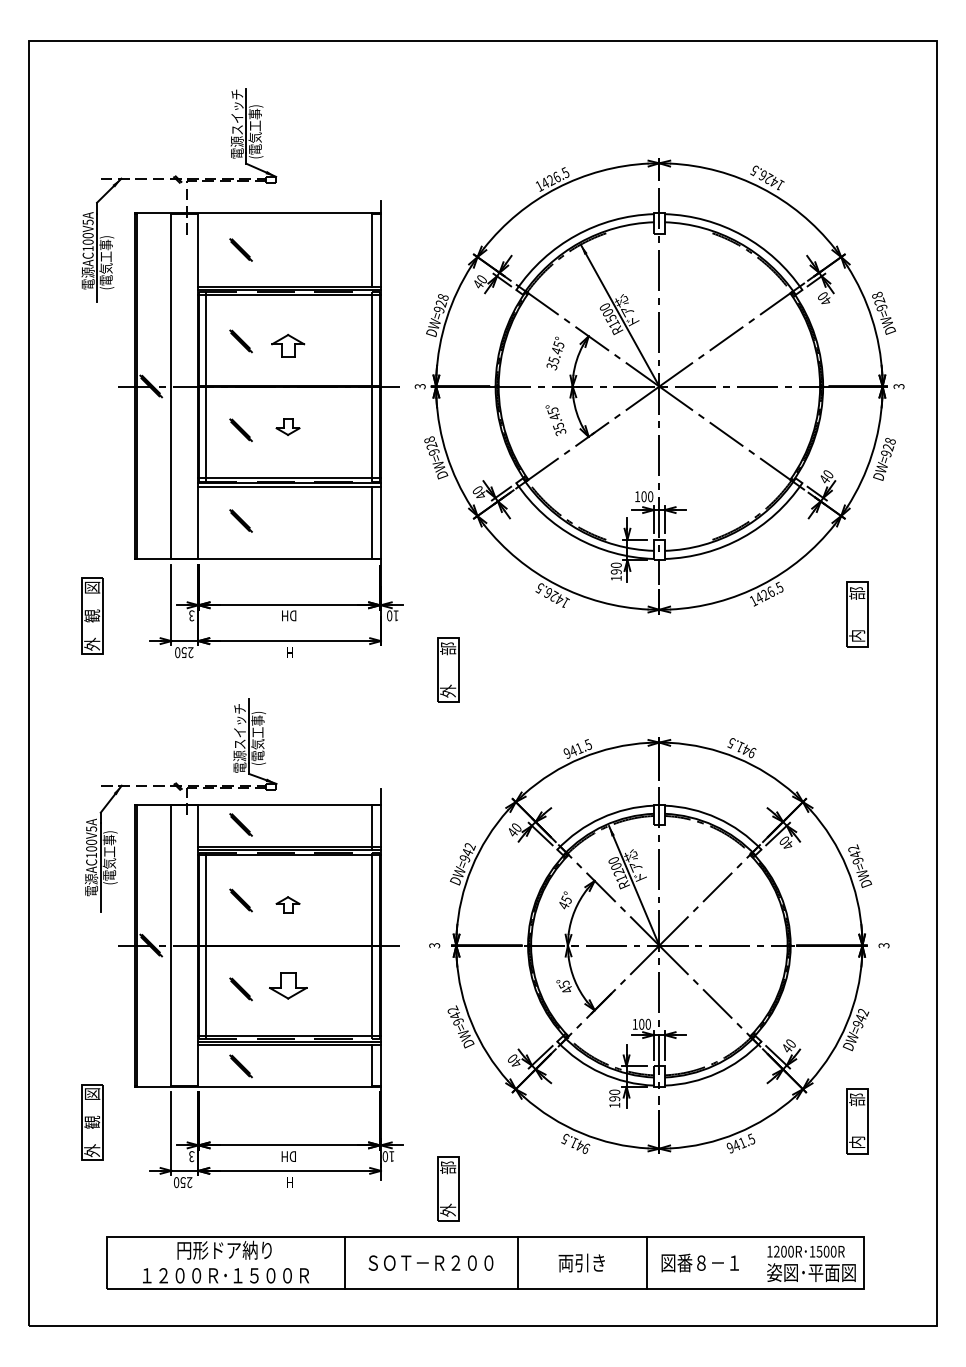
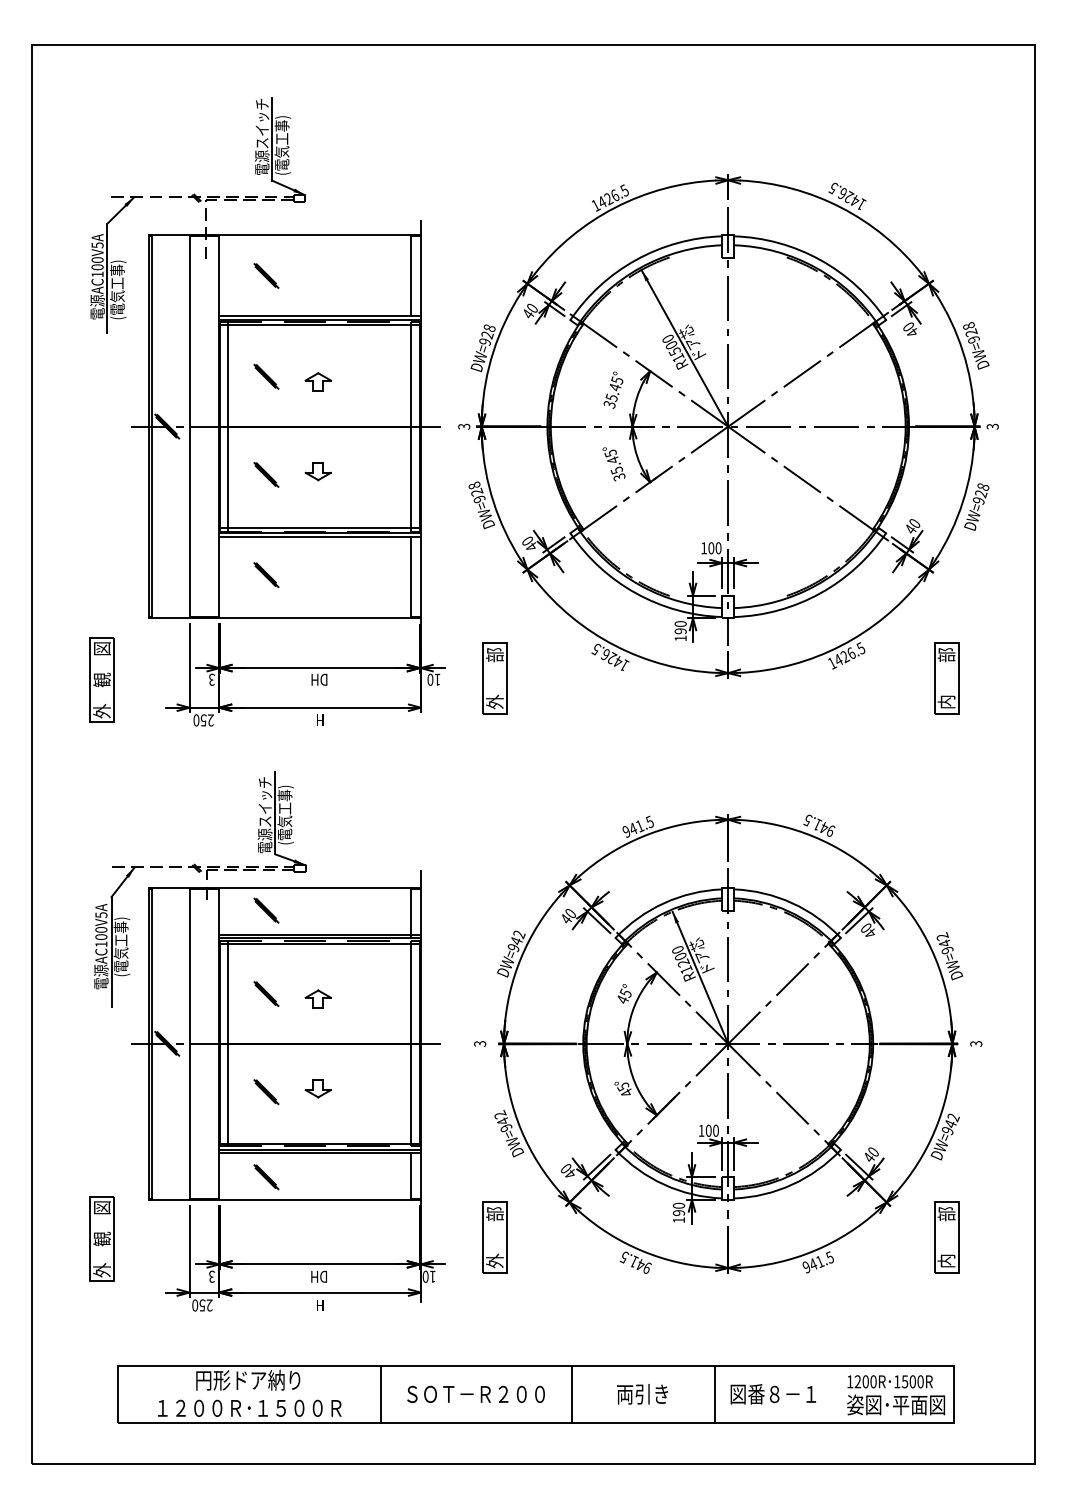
part: (287, 345) -> (317, 381), size x0.71
part: (447, 669) -> (494, 678), moved
part: (287, 986) -> (317, 1088), size x0.62
part: (447, 1188) -> (494, 1237), moved

